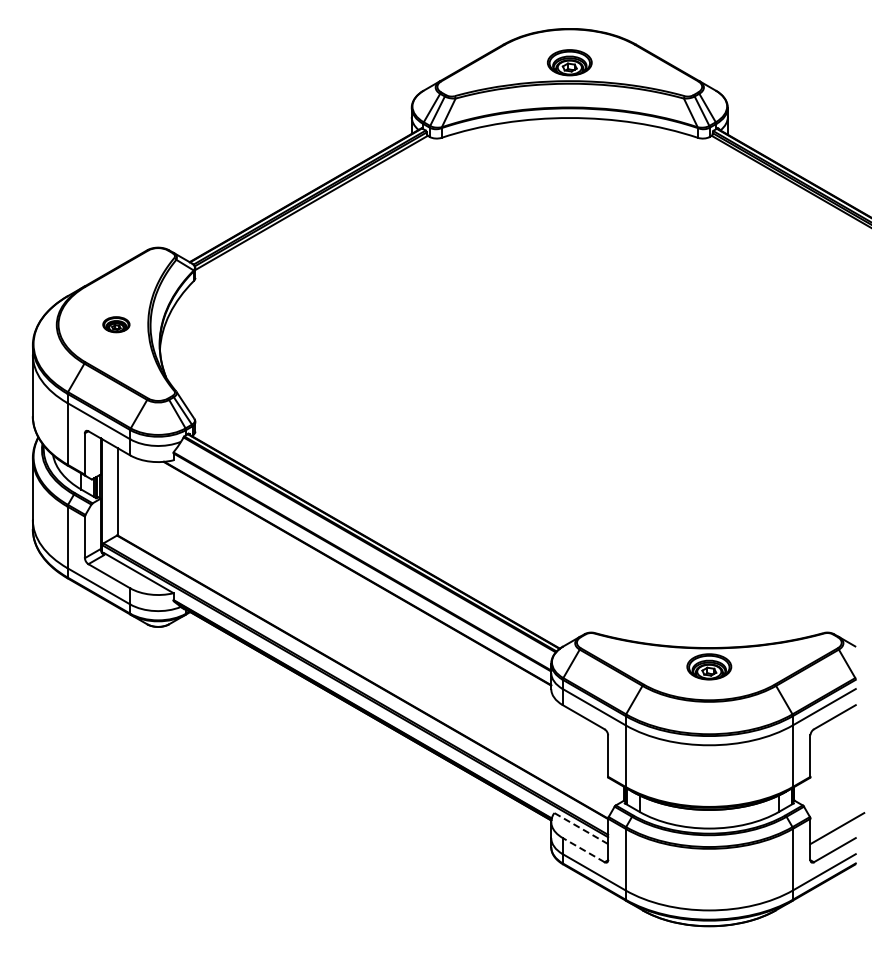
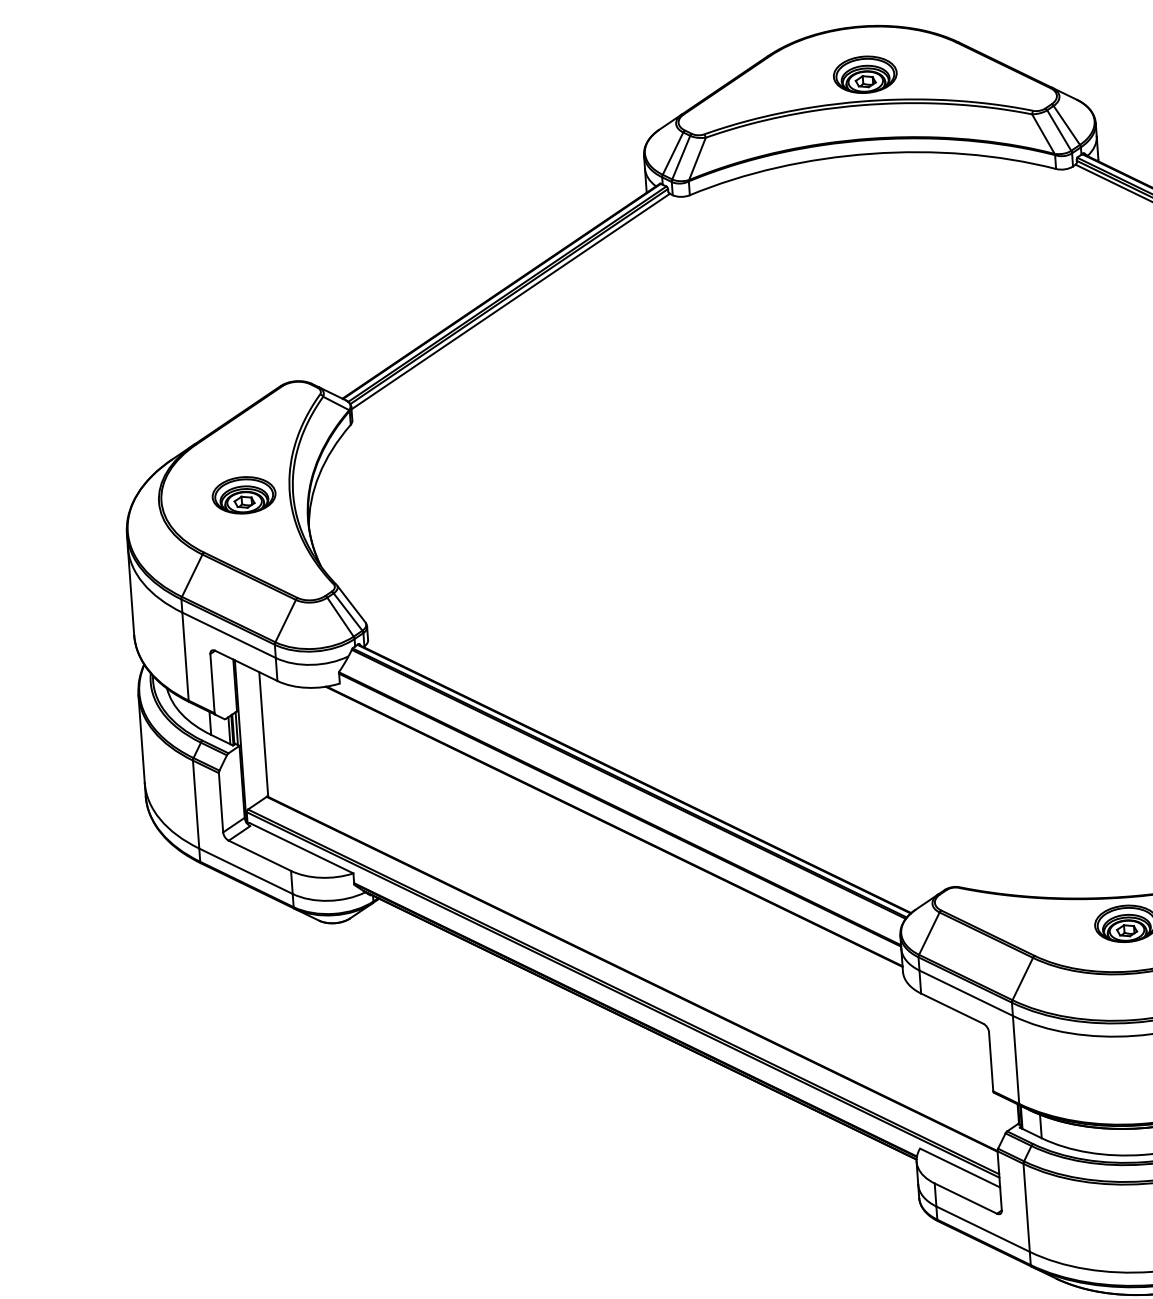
part: (116, 324) -> (244, 495), size x1.67
line: (580, 828) -> (959, 1168), dashed -> solid
line: (583, 849) -> (965, 1197), dashed -> solid

